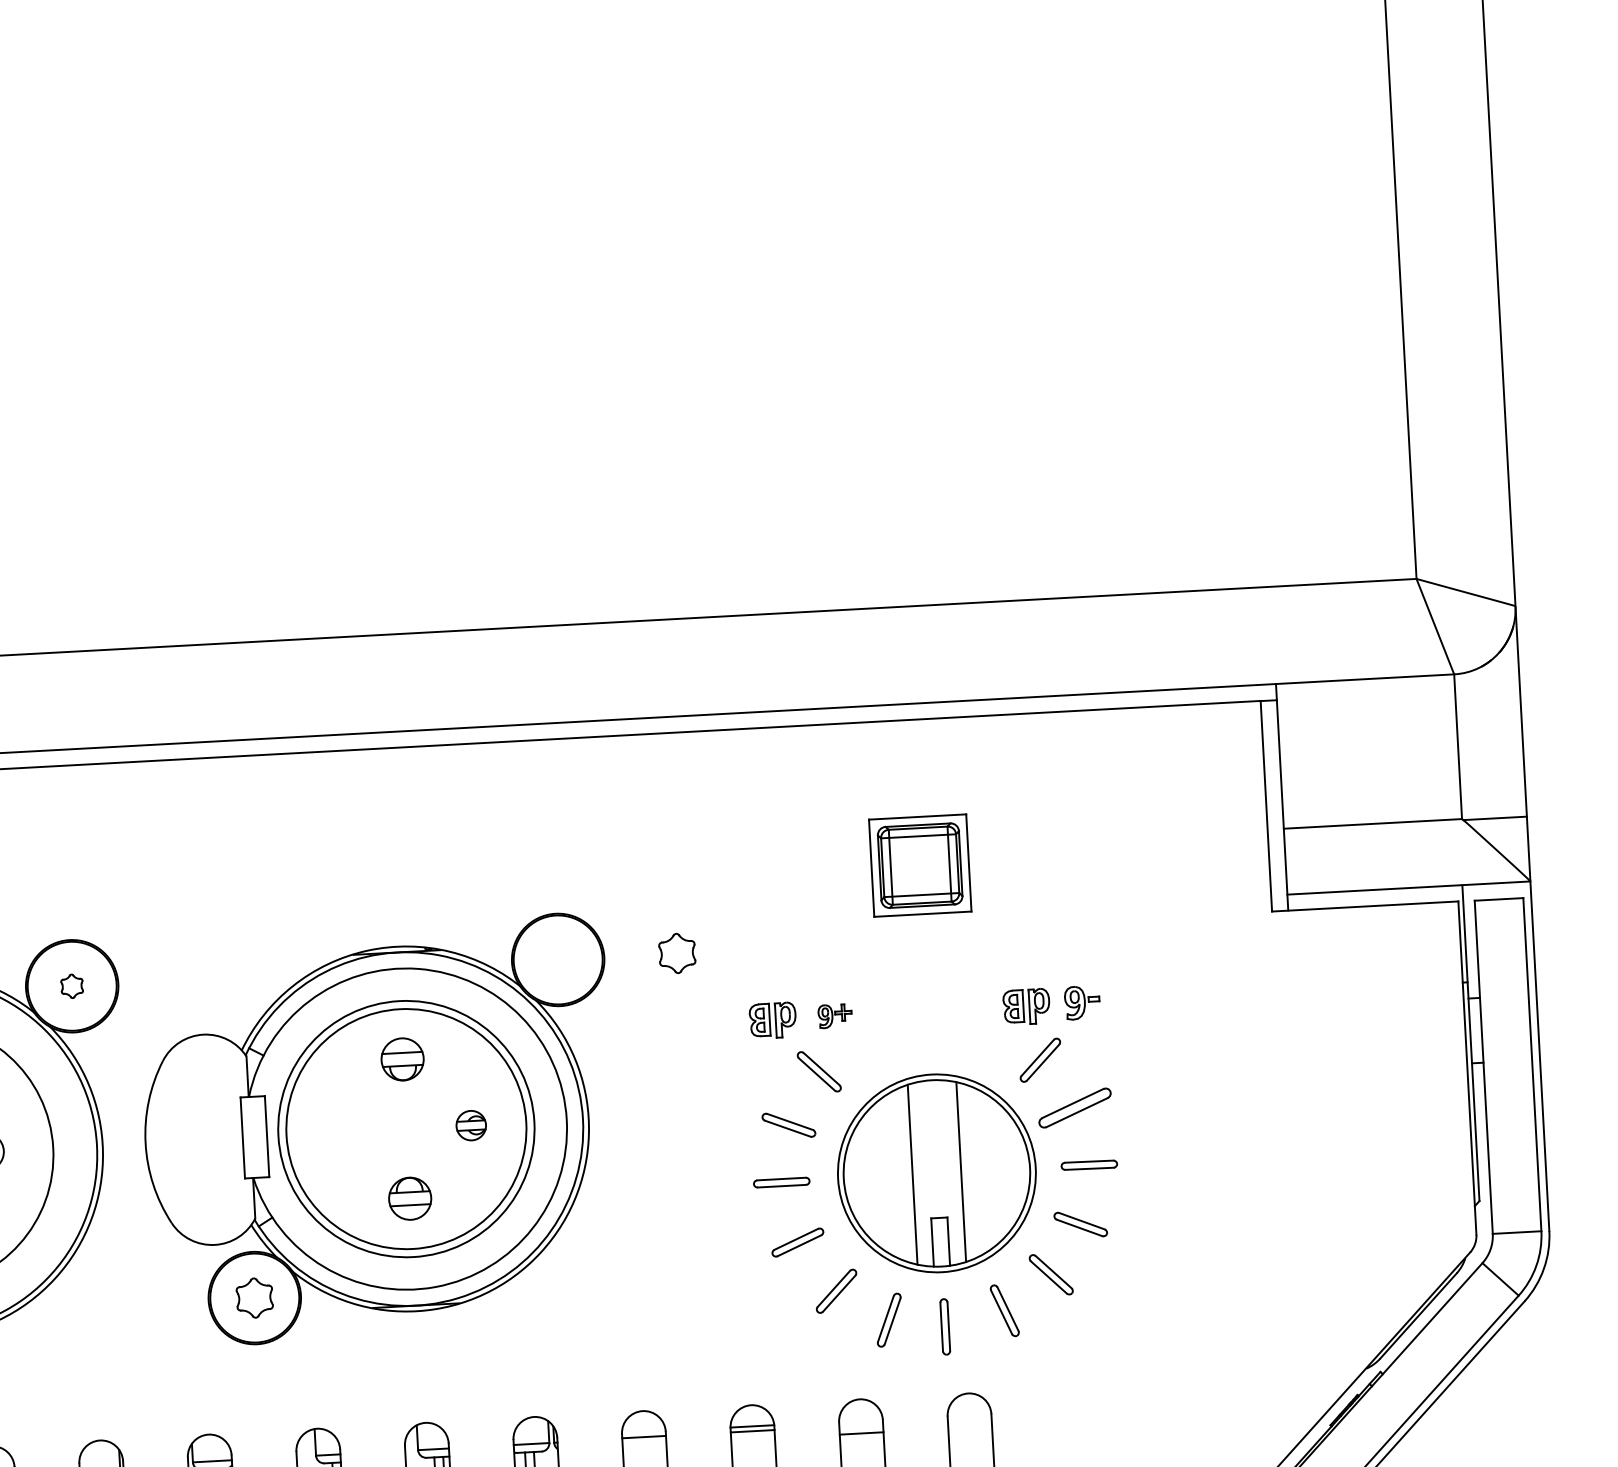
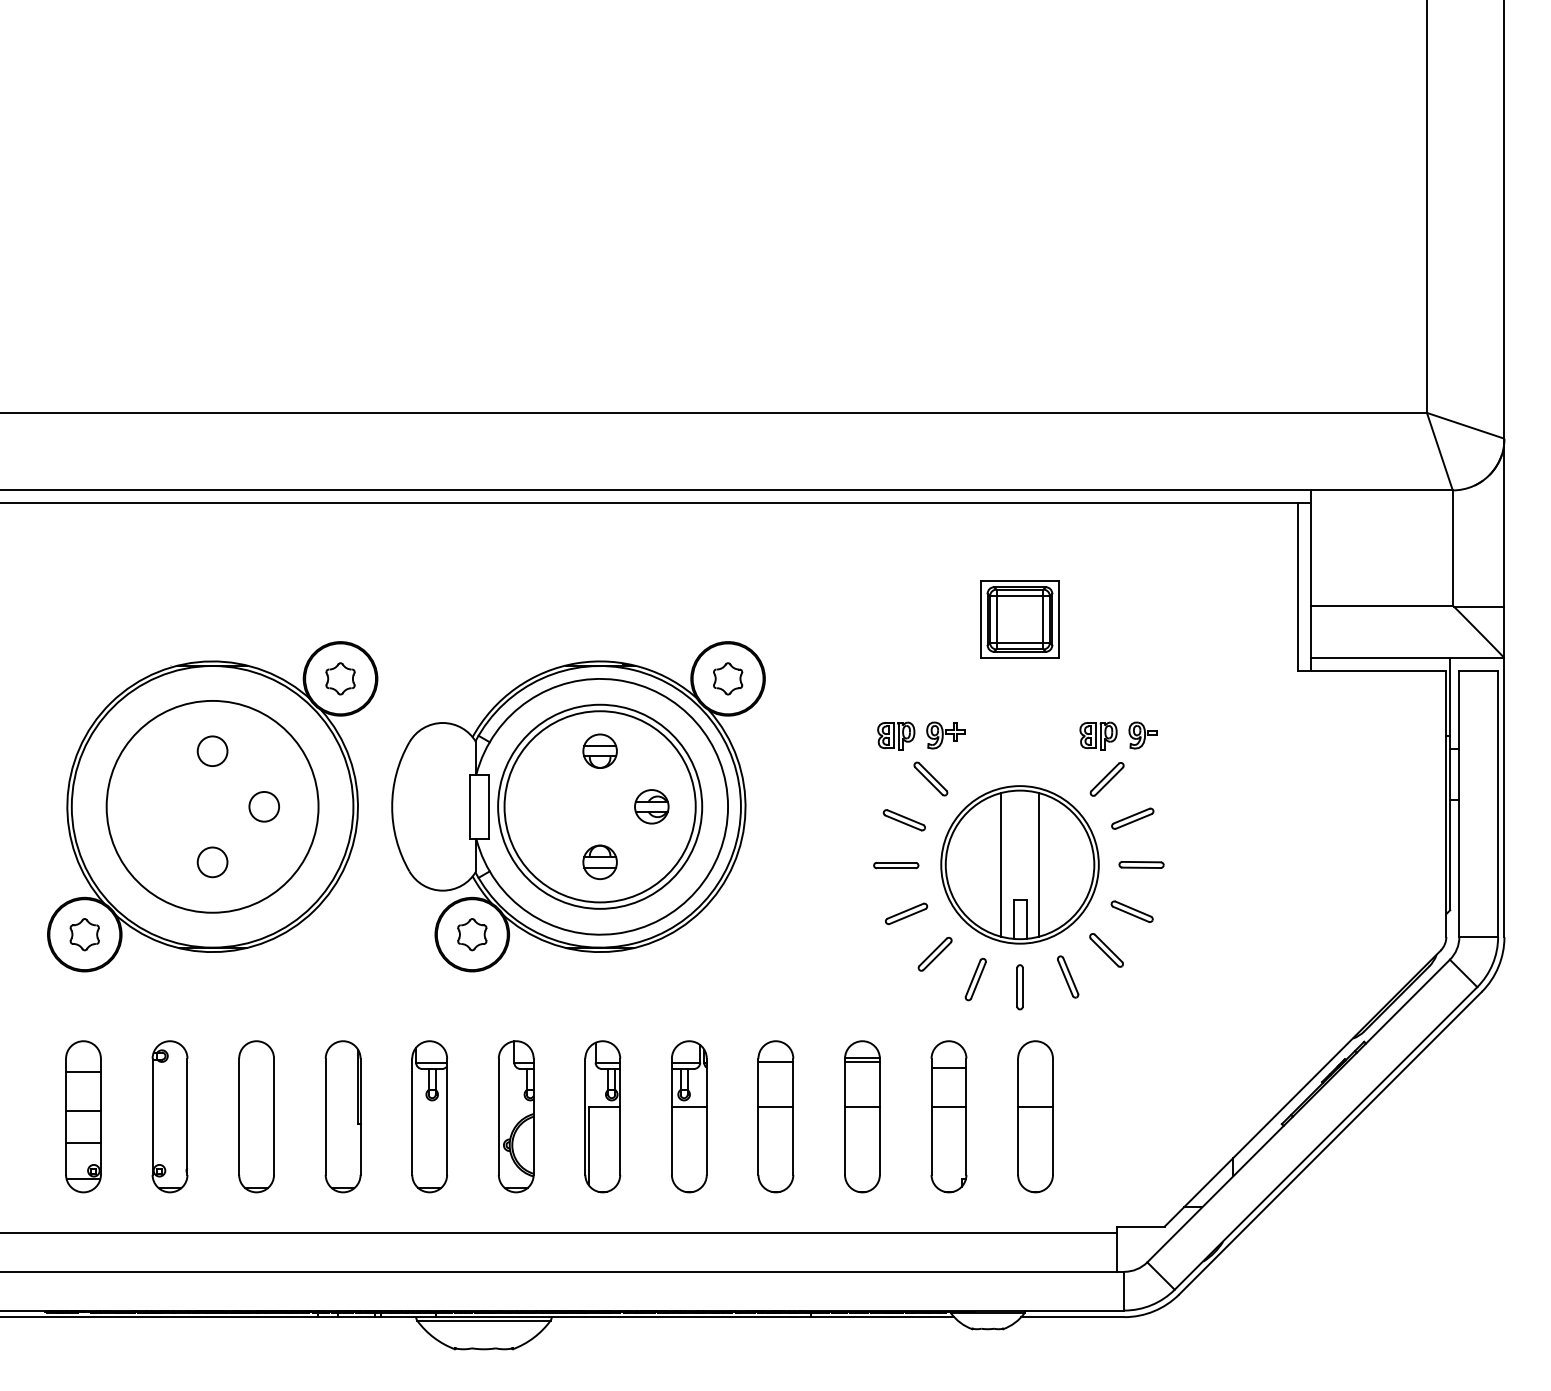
part: (677, 953) -> (728, 678), moved
part: (72, 985) -> (340, 678), size x1.67
part: (834, 1016) -> (945, 735), size x1.43
part: (1074, 1107) -> (1132, 818), size x0.71
part: (470, 1125) -> (651, 806), size x1.43

